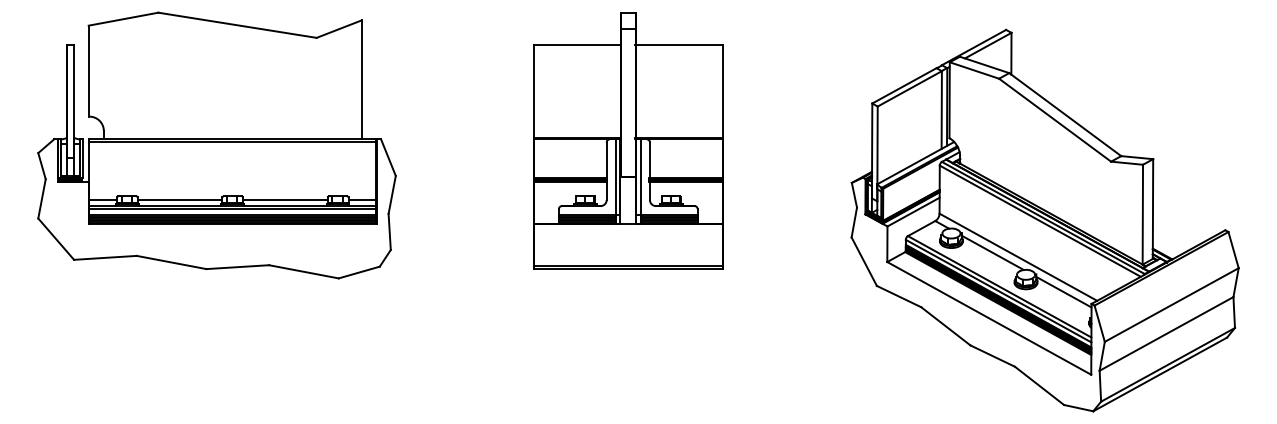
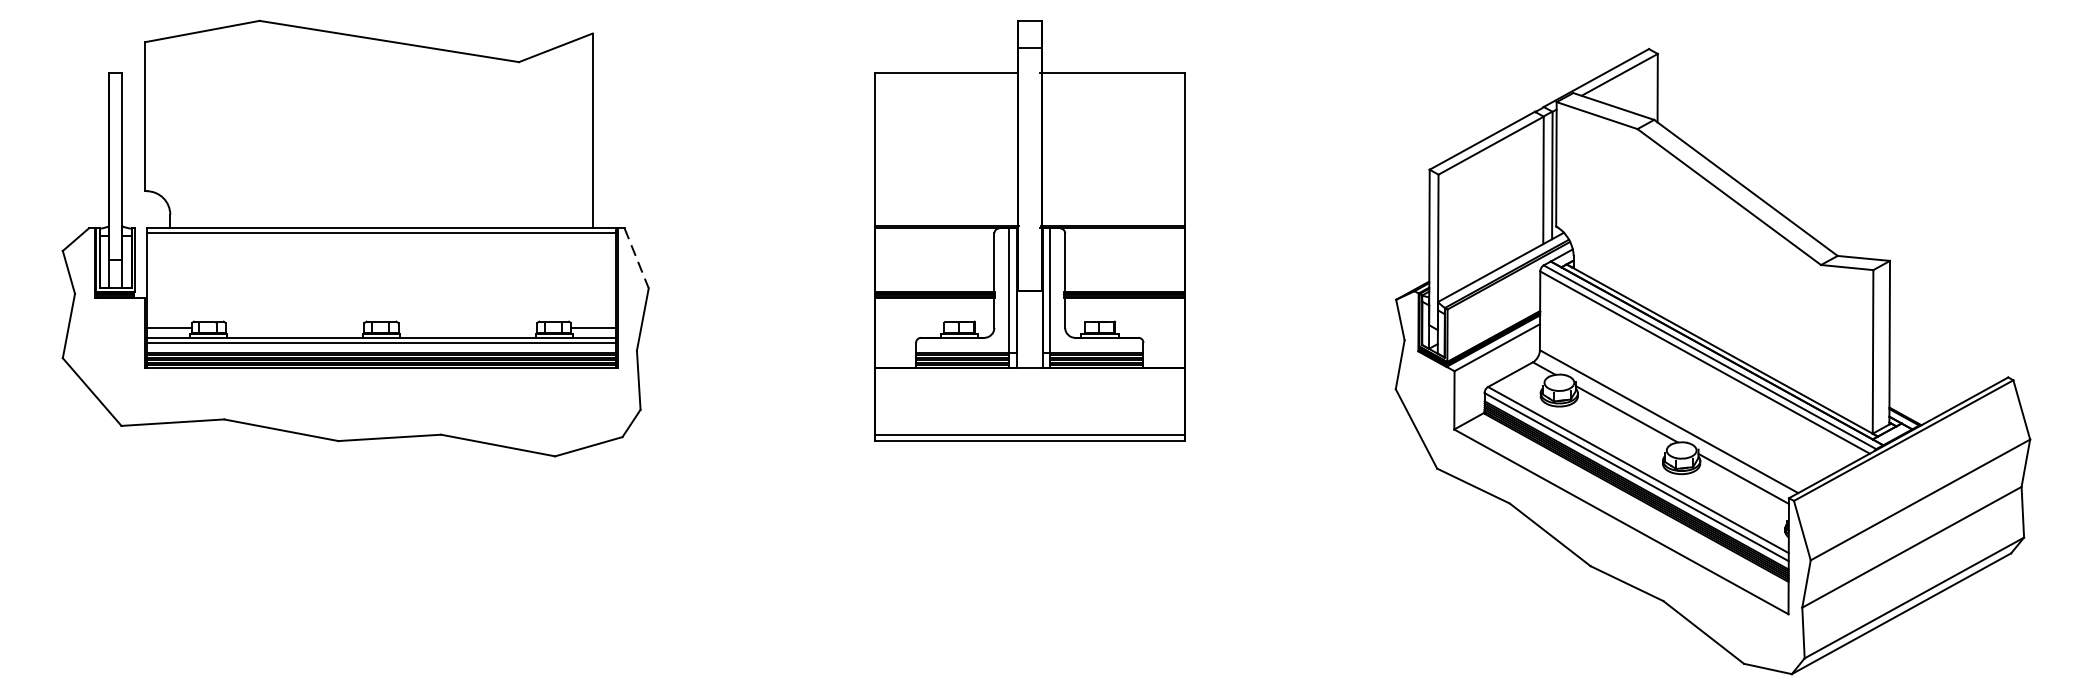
line: (388, 157) -> (636, 258), solid -> dashed
line: (179, 200) -> (294, 328), removed
line: (285, 200) -> (467, 328), removed

